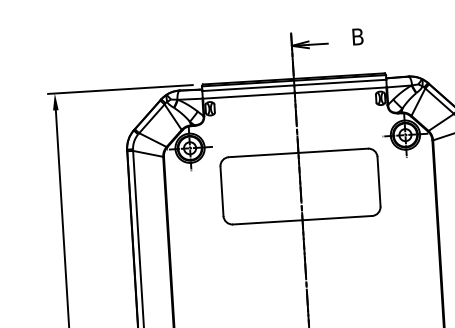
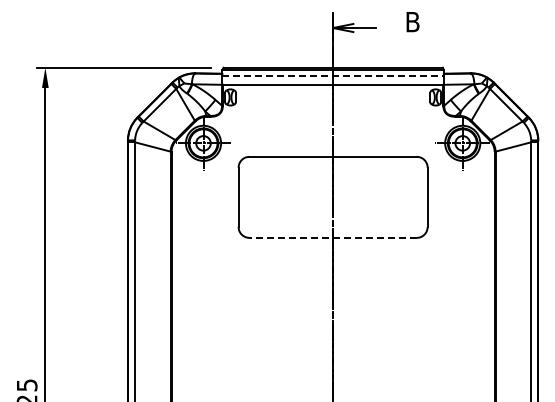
line: (294, 85) -> (333, 75), solid -> dashed
line: (302, 219) -> (333, 237), solid -> dashed

